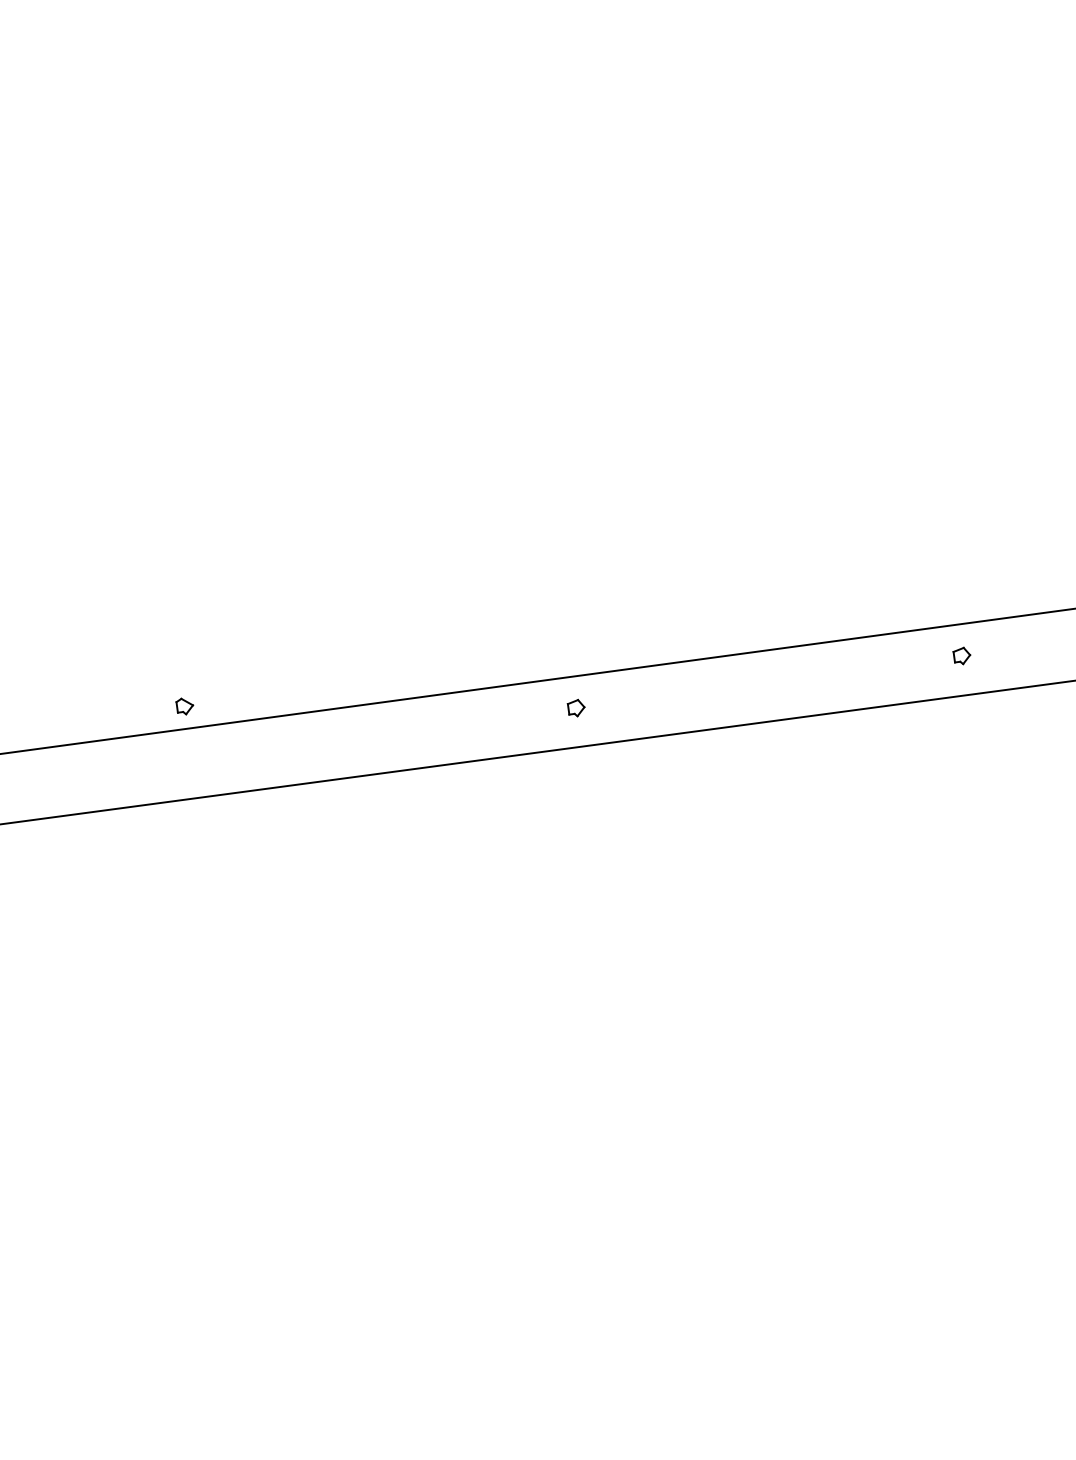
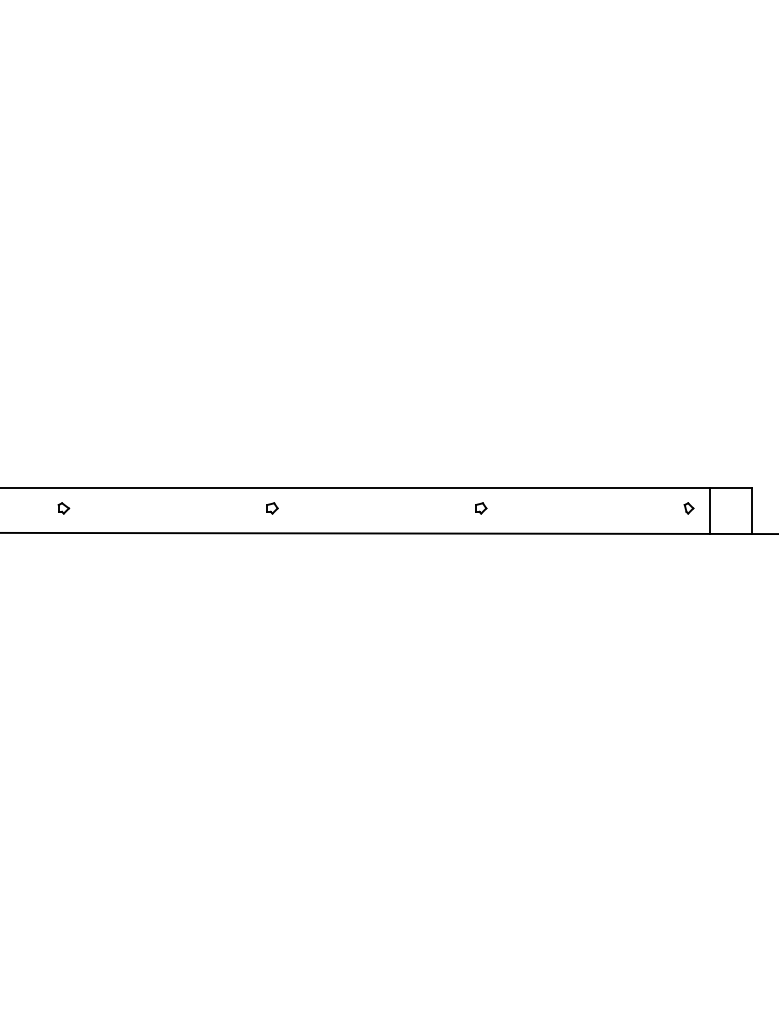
part: (962, 656) -> (481, 508), moved
part: (184, 706) -> (63, 508), moved
part: (576, 708) -> (272, 508), moved

